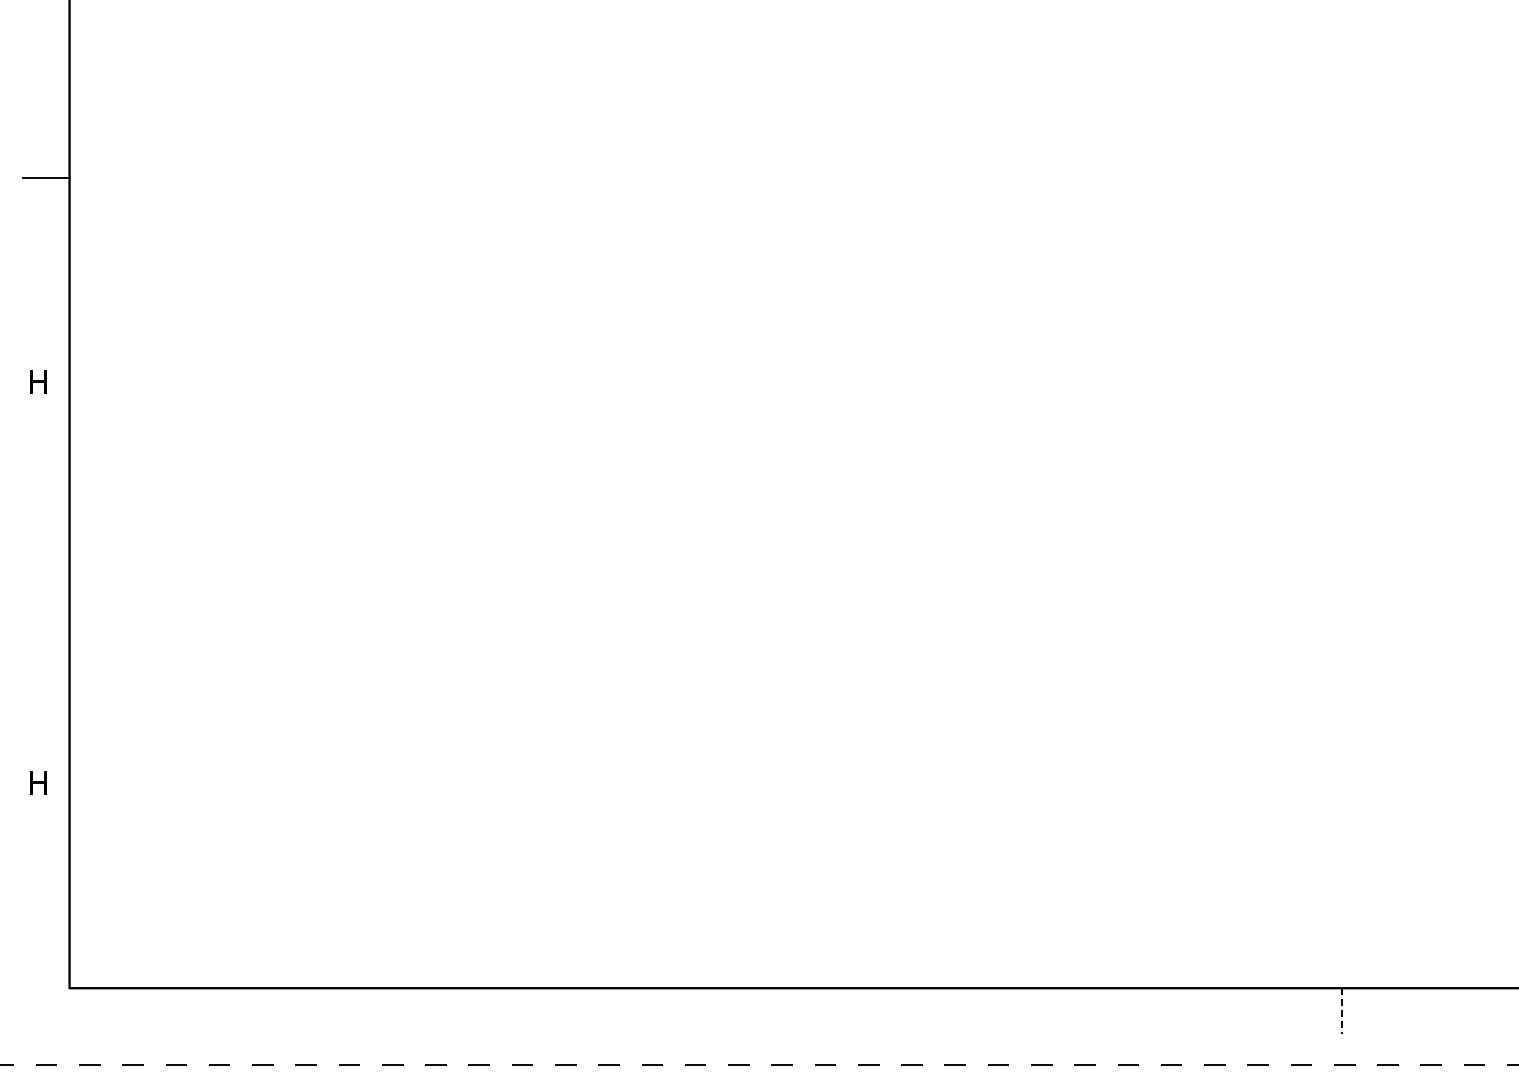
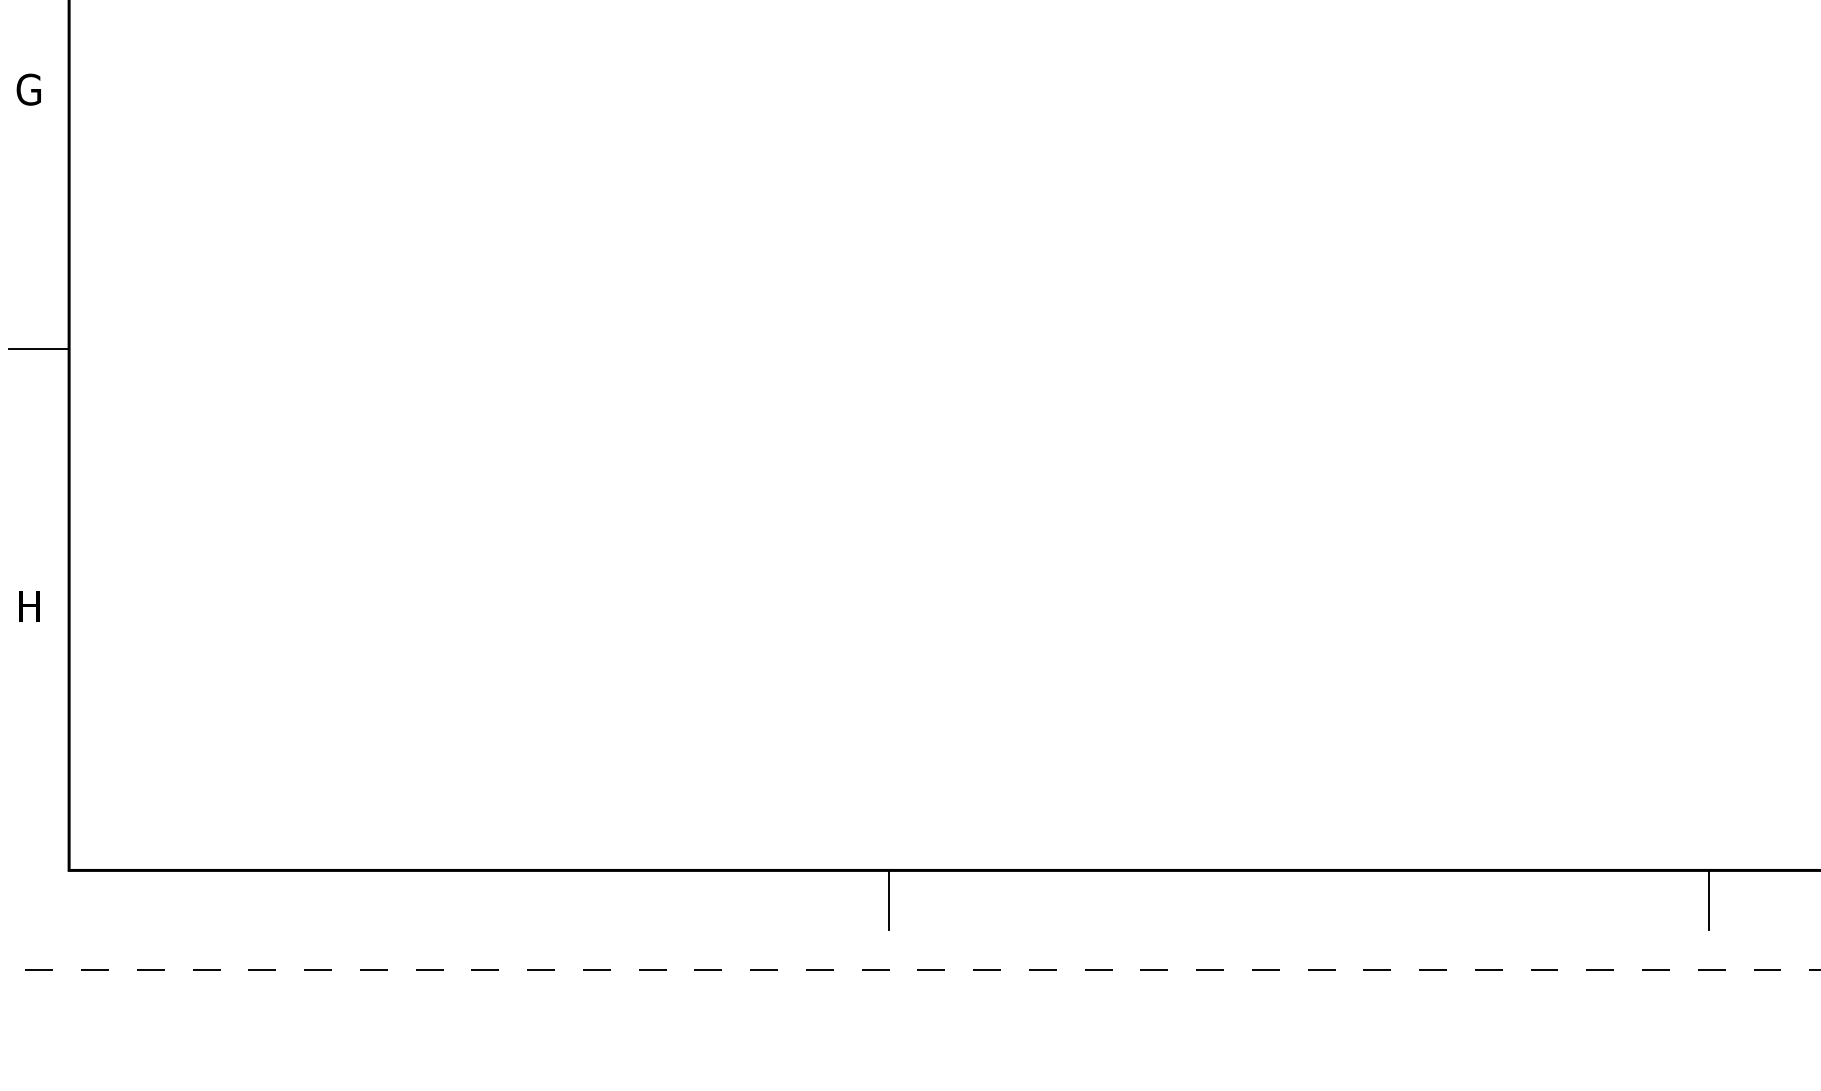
text: (37, 381) -> (27, 88), H -> G
line: (46, 583) -> (39, 349), added
line: (706, 1011) -> (889, 900), added
line: (1342, 1011) -> (1708, 900), dashed -> solid

